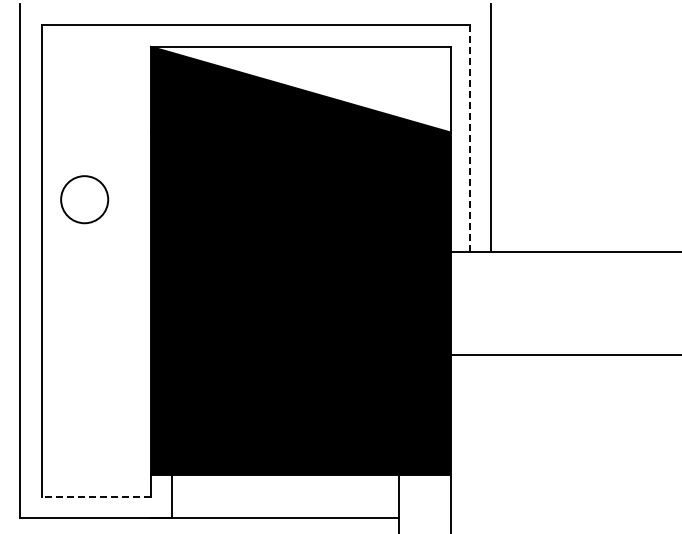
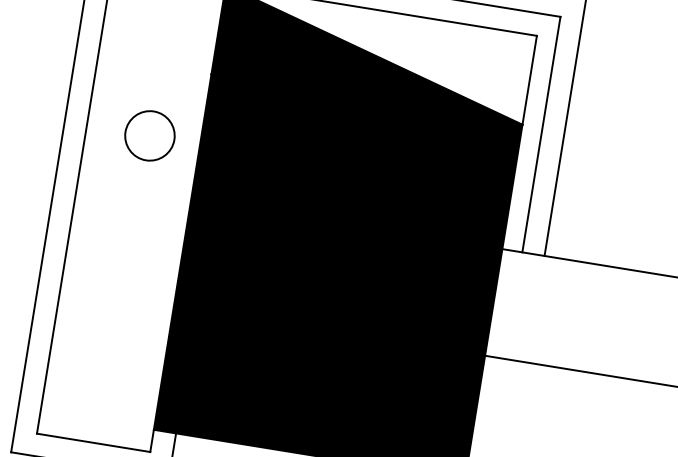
line: (470, 139) -> (541, 135), dashed -> solid
circle: (84, 199) -> (149, 135), moved
line: (96, 496) -> (93, 442), dashed -> solid

